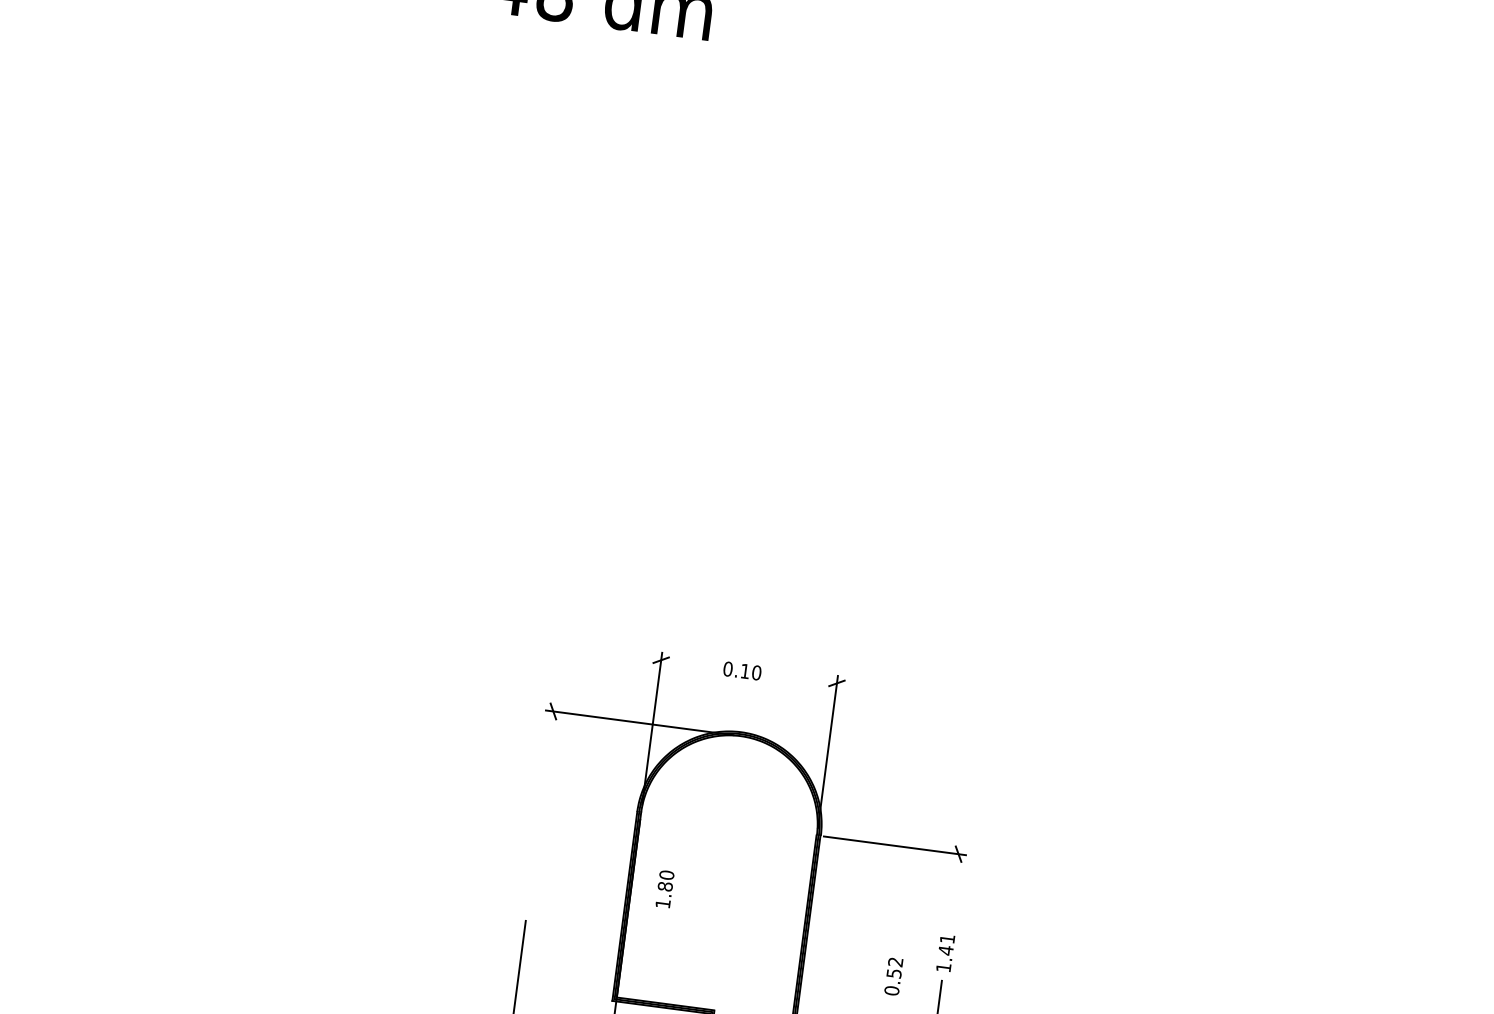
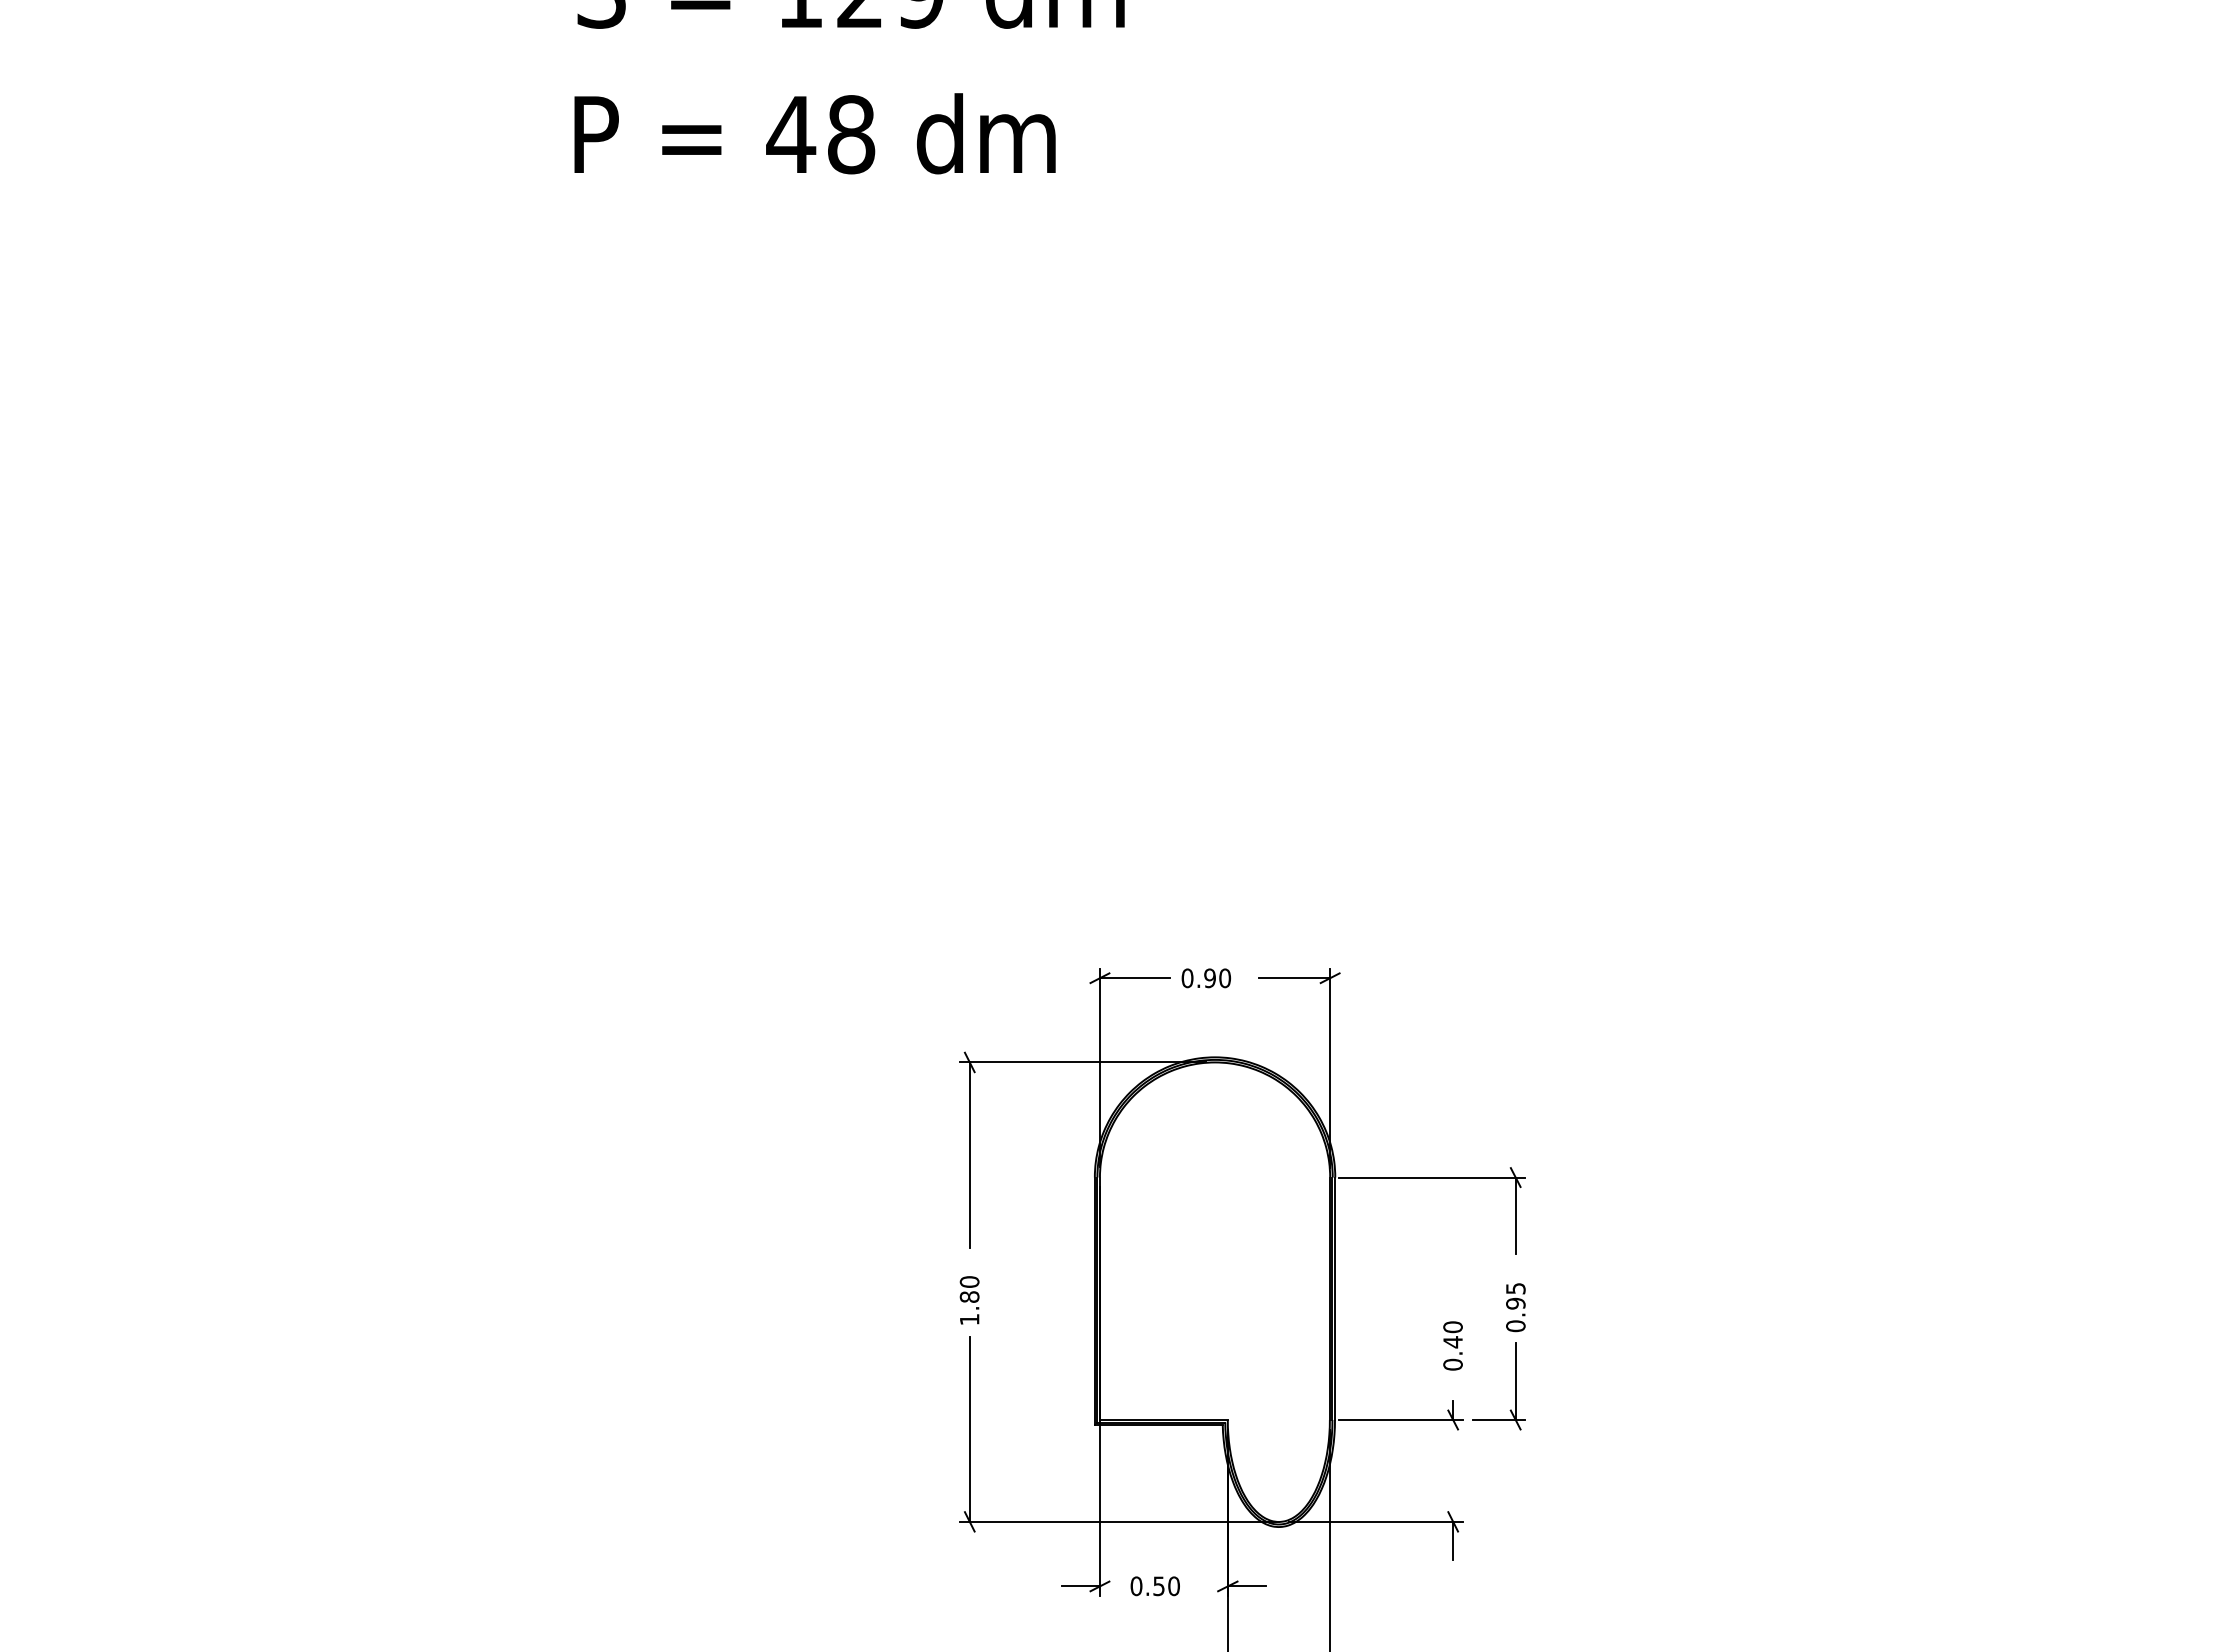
line: (687, 663) -> (1134, 978), added
text: (744, 671) -> (1209, 978), 0.10 -> 0.90
line: (809, 680) -> (1294, 978), added
line: (543, 781) -> (969, 1154), added
line: (954, 883) -> (1515, 1215), added
text: (664, 889) -> (969, 1300), moved
text: (945, 953) -> (1515, 1307), 1.41 -> 0.95
text: (894, 967) -> (1452, 1334), 0.52 -> 0.40

